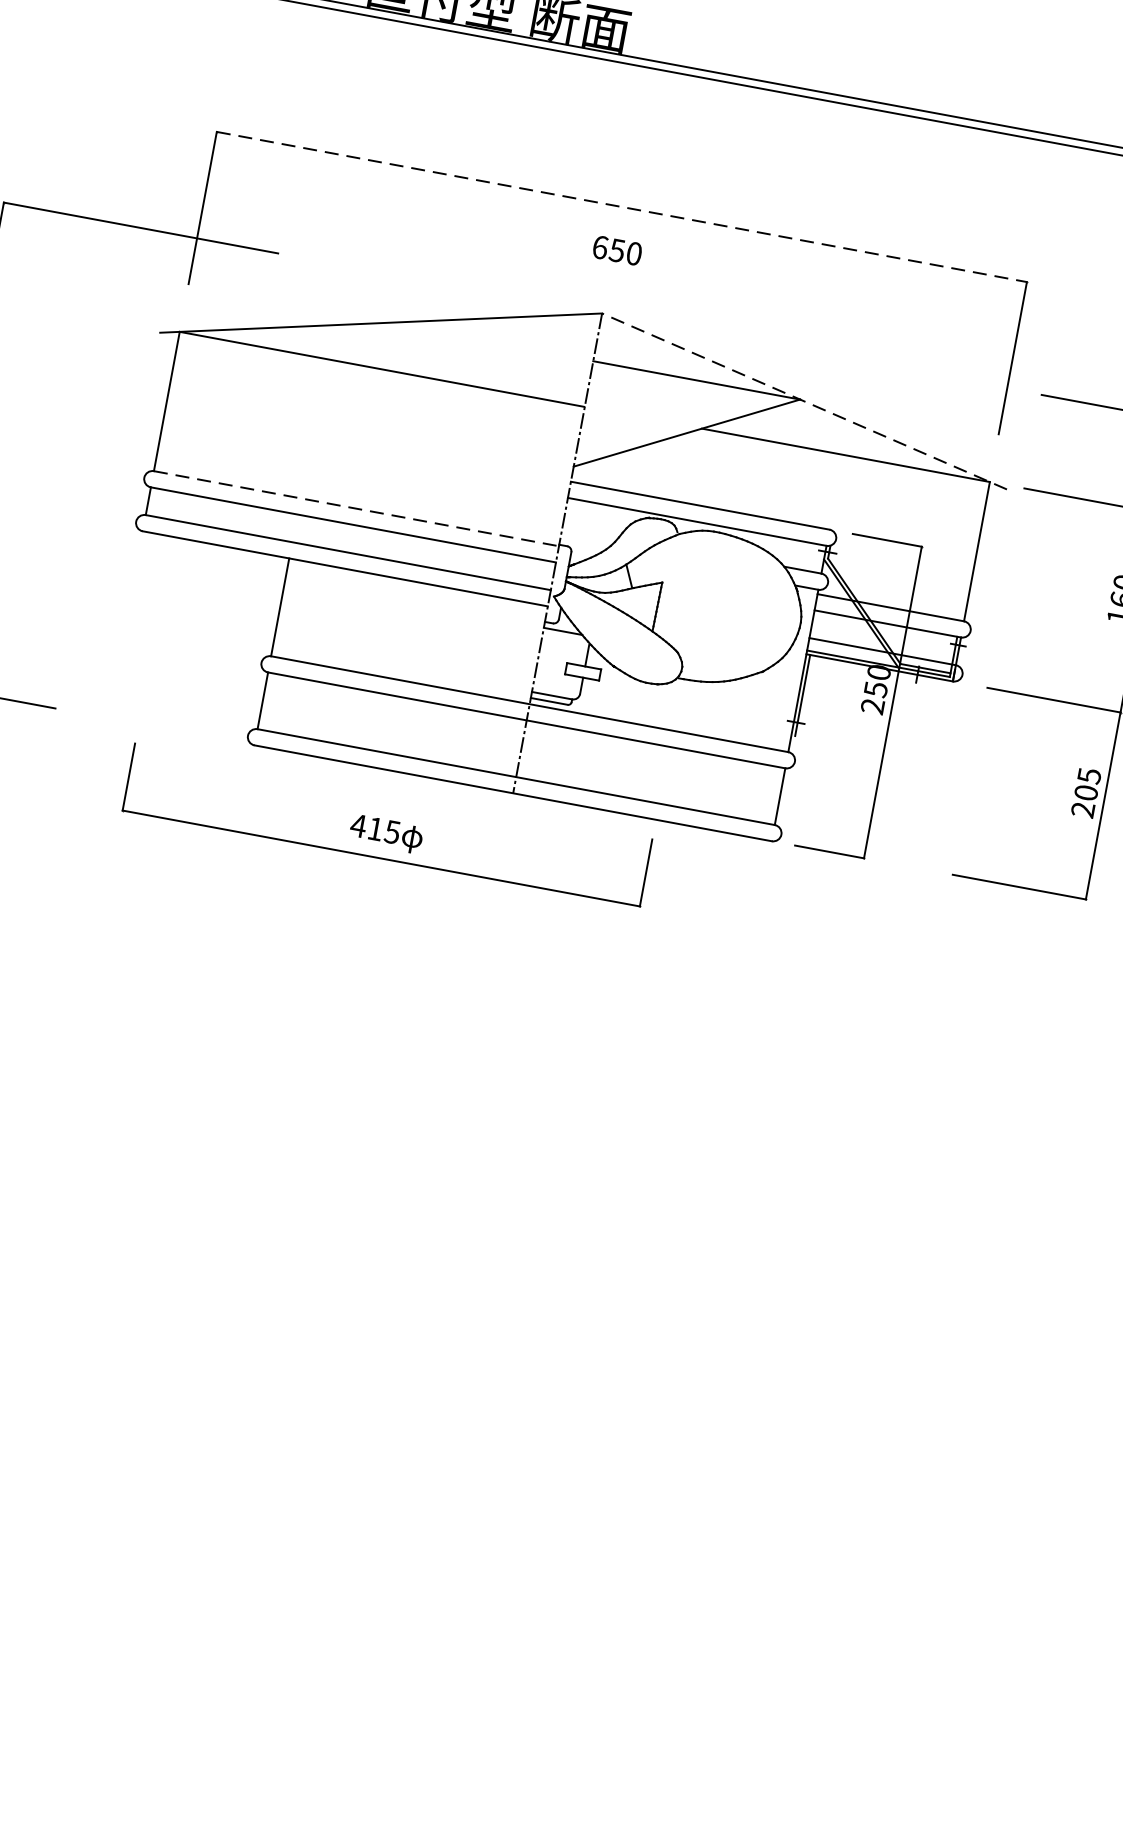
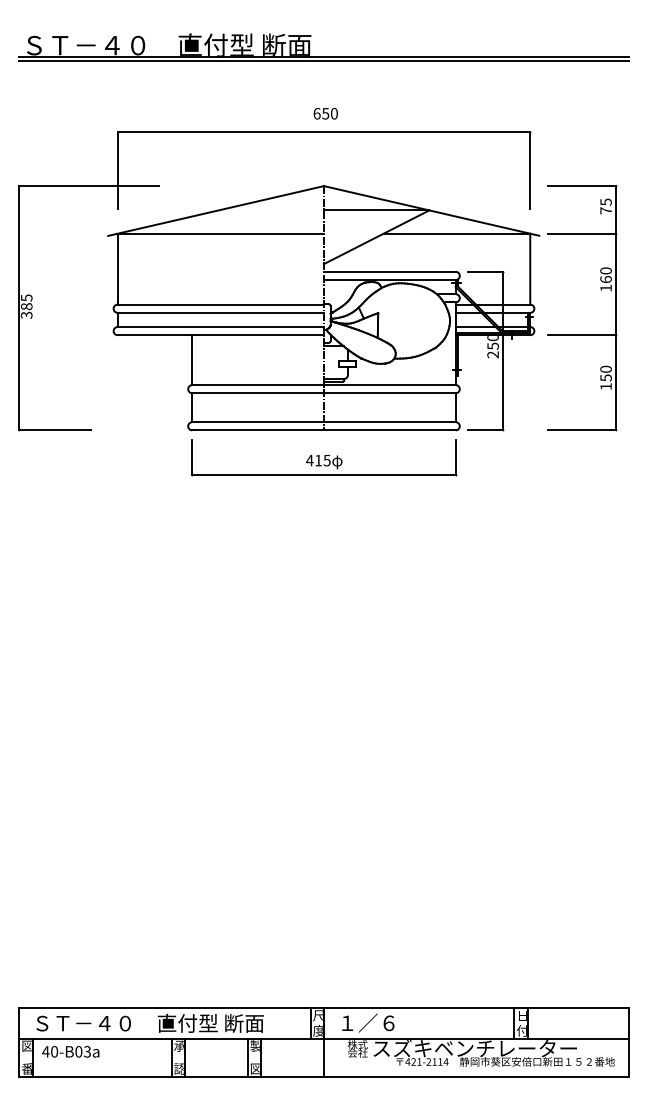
line: (623, 206) -> (324, 131), dashed -> solid
text: (616, 249) -> (325, 113), moved
line: (804, 400) -> (431, 210), dashed -> solid
line: (357, 508) -> (221, 304), dashed -> solid
text: (1085, 791) -> (605, 377), 205 -> 150
part: (388, 825) -> (324, 457), moved

